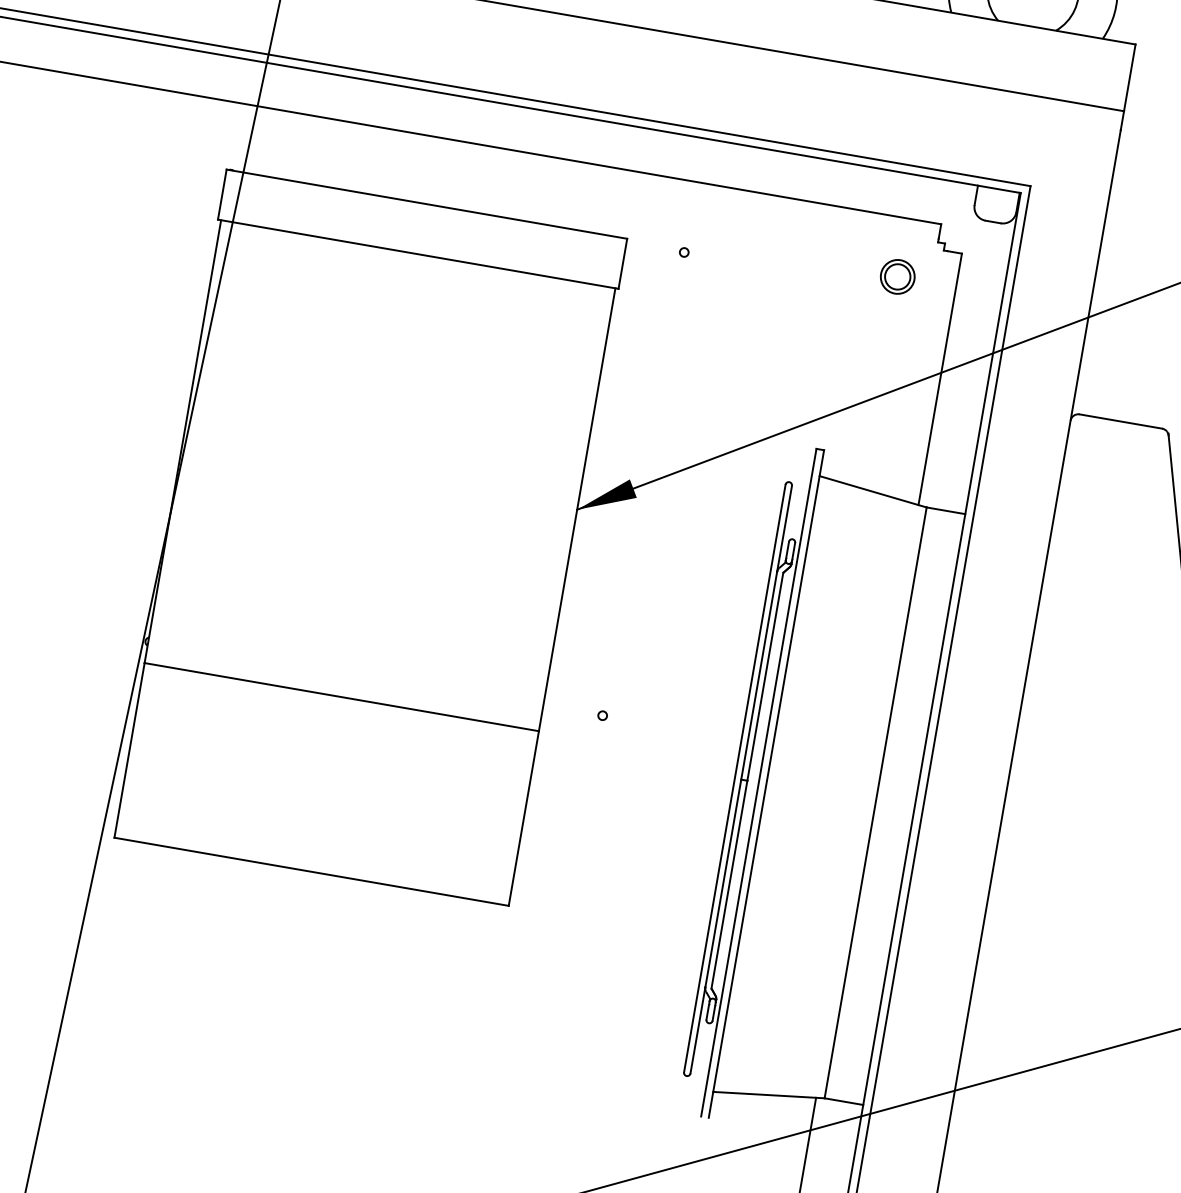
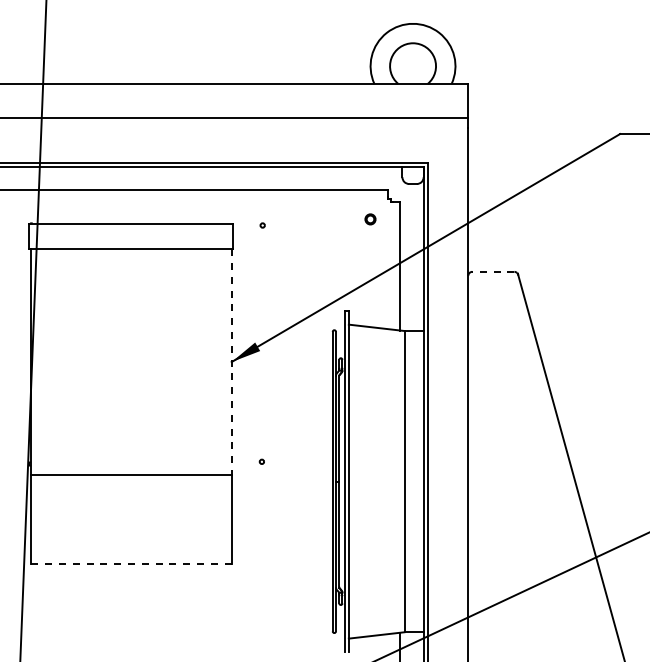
part: (897, 277) -> (370, 219), size x0.6
line: (1119, 420) -> (492, 271), solid -> dashed
line: (576, 510) -> (231, 362), solid -> dashed
line: (312, 872) -> (131, 564), solid -> dashed

